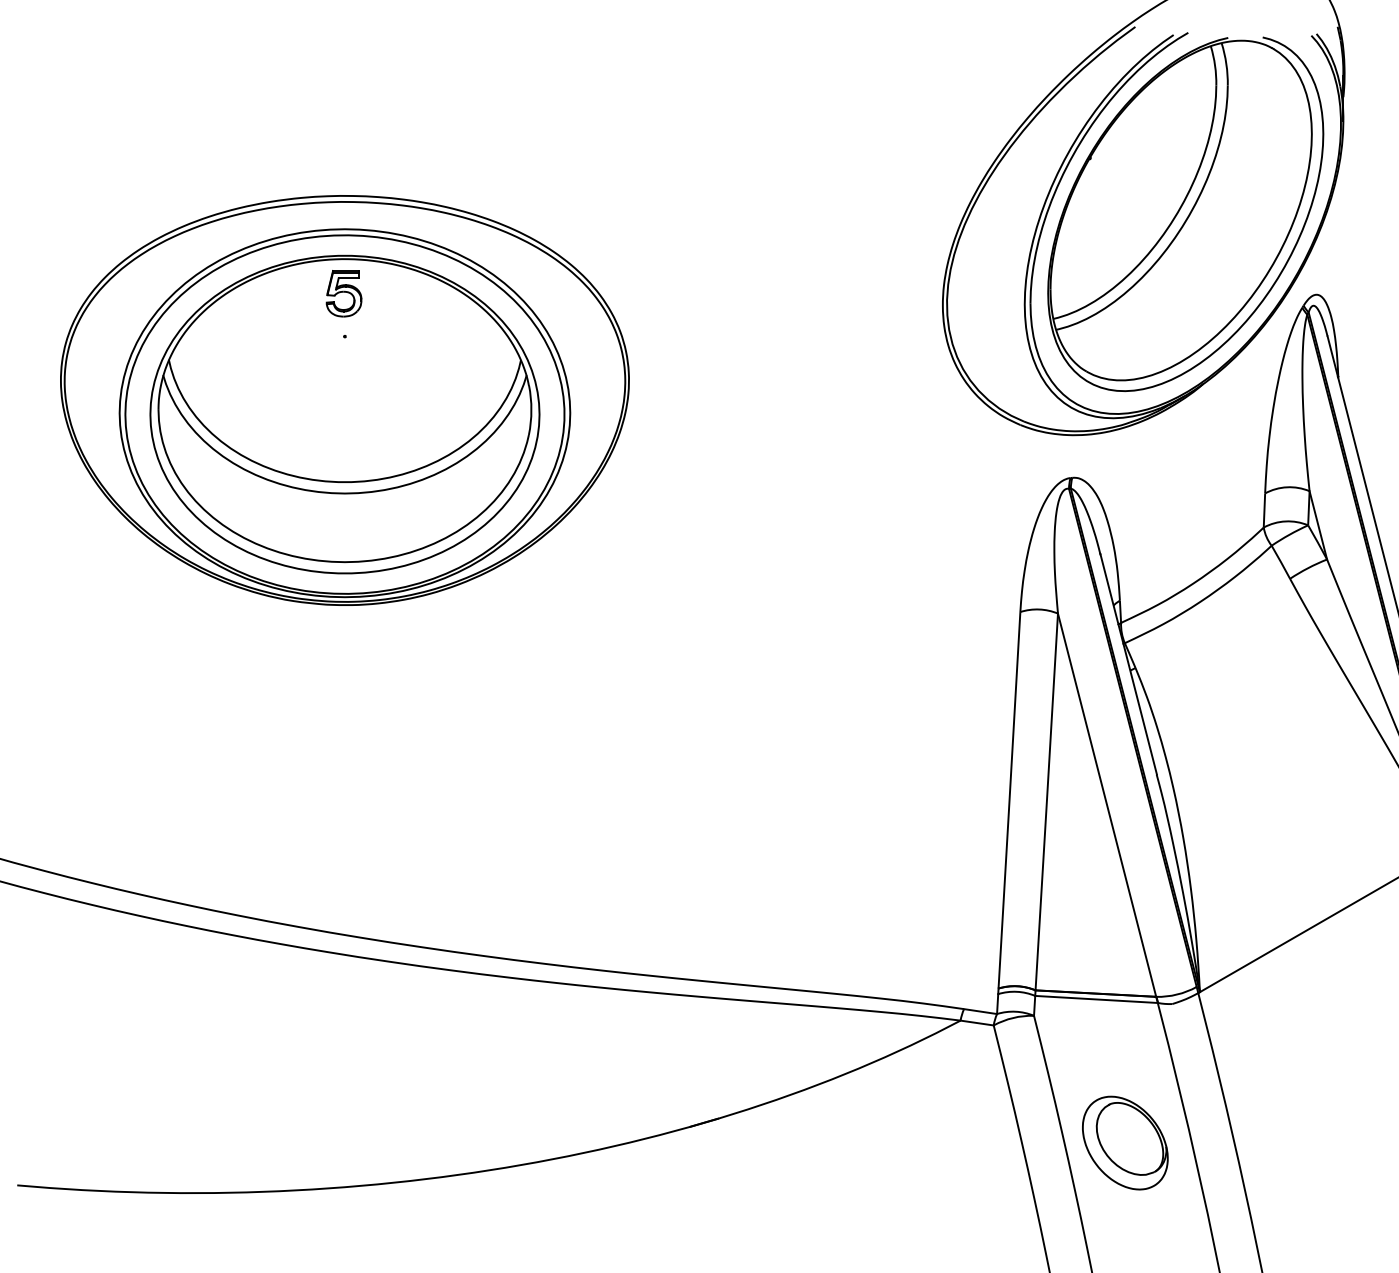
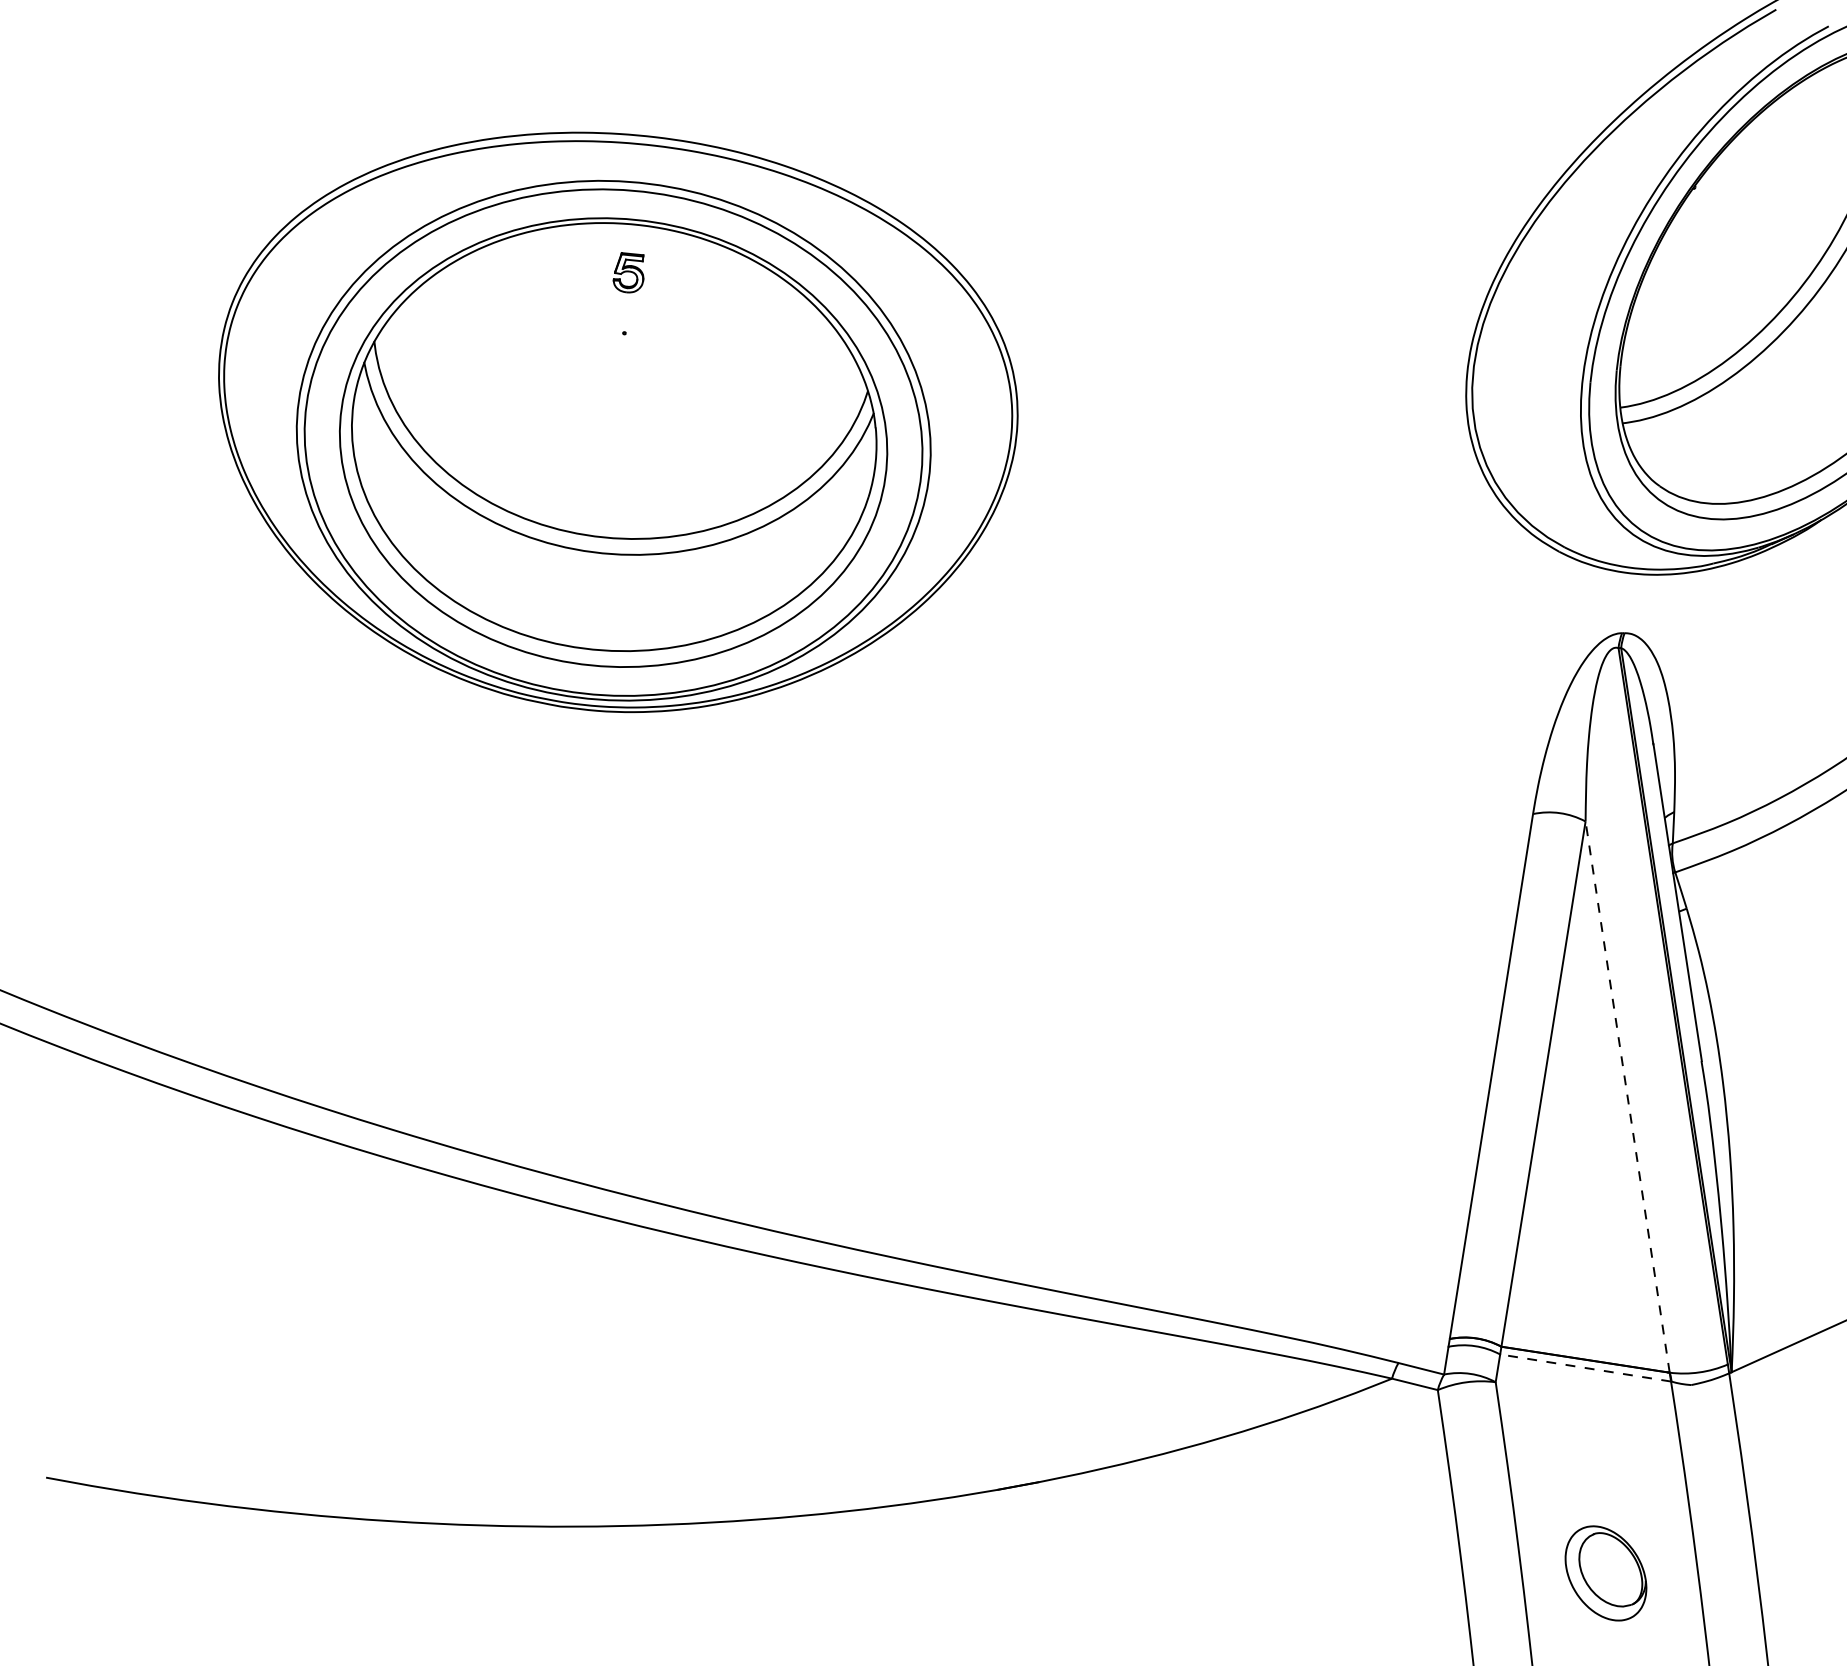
part: (343, 293) -> (628, 272), size x0.6
line: (1107, 805) -> (1628, 1097), solid -> dashed
line: (1096, 999) -> (1585, 1368), solid -> dashed
part: (1125, 1142) -> (1606, 1572), size x0.7

